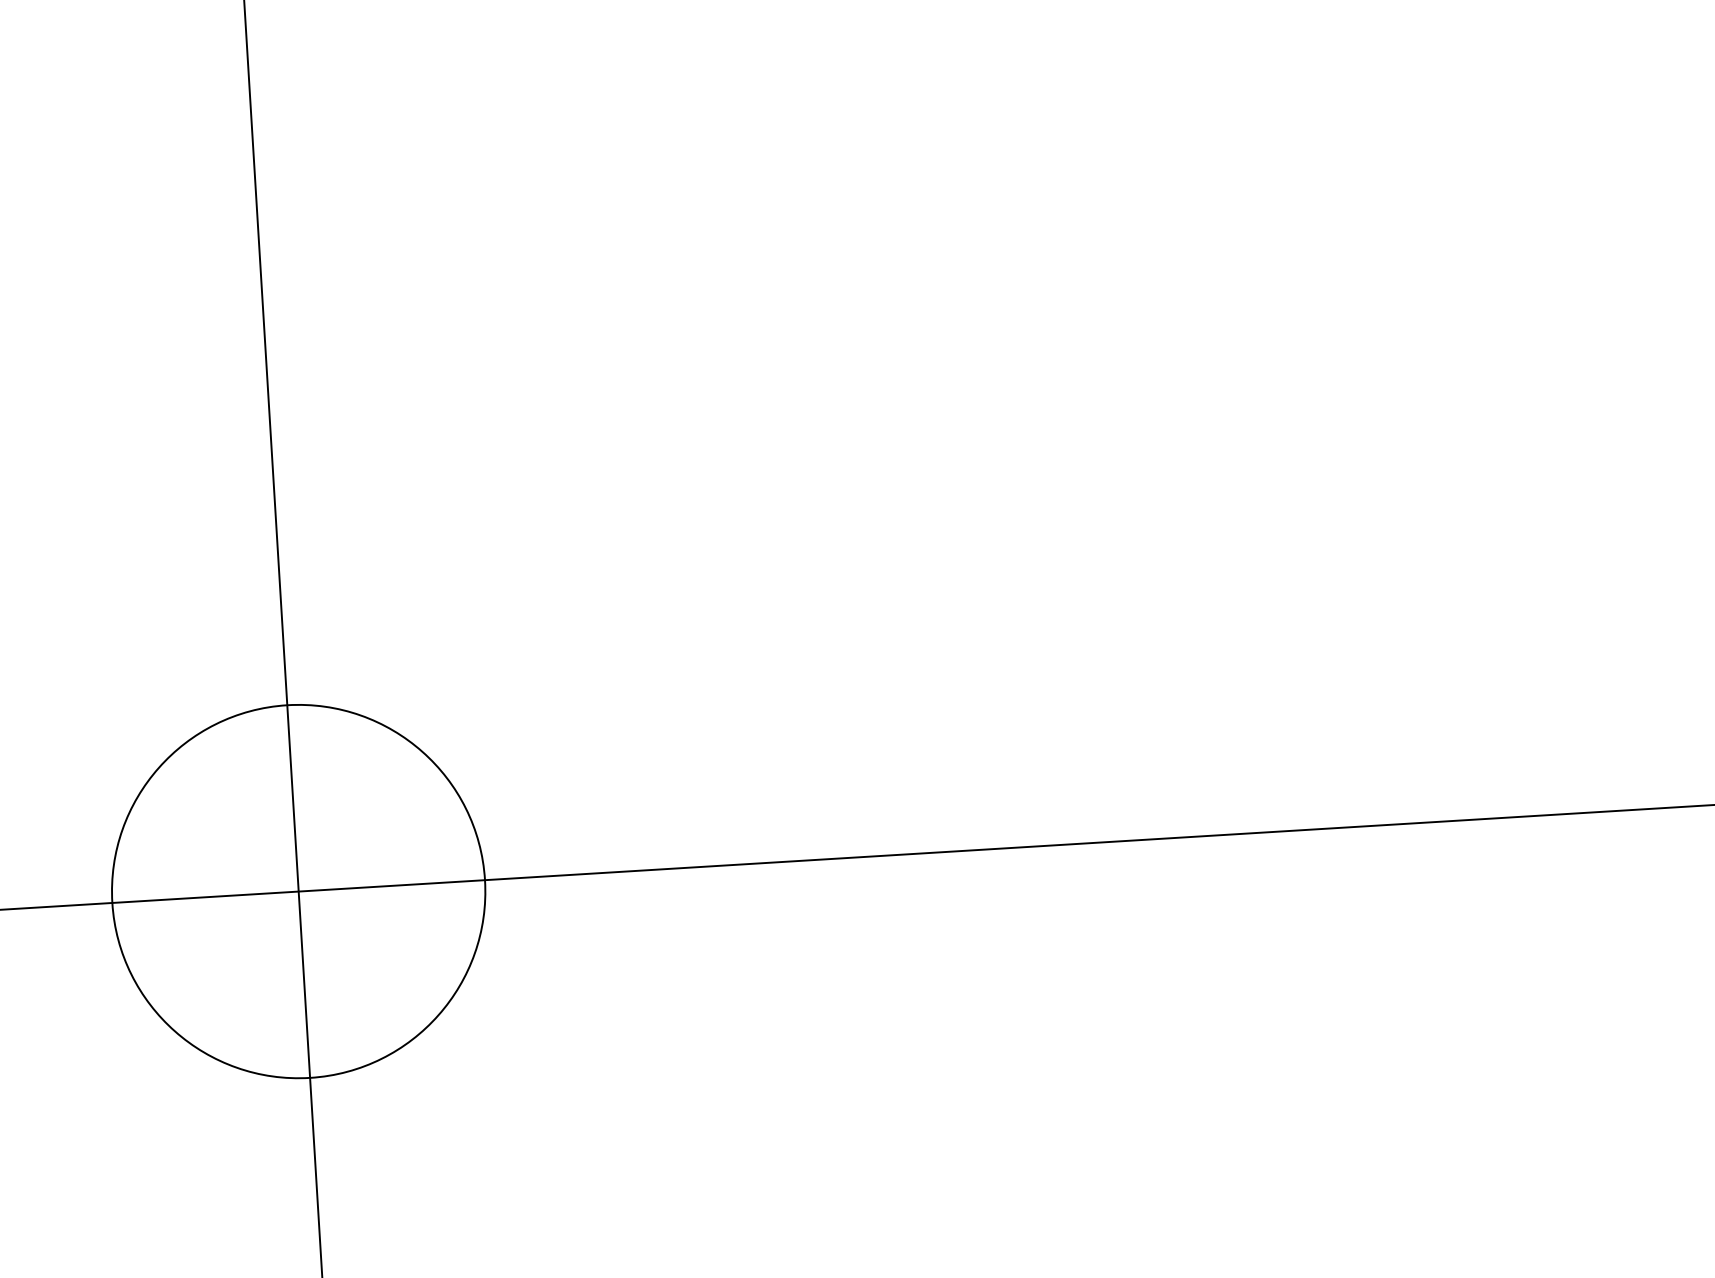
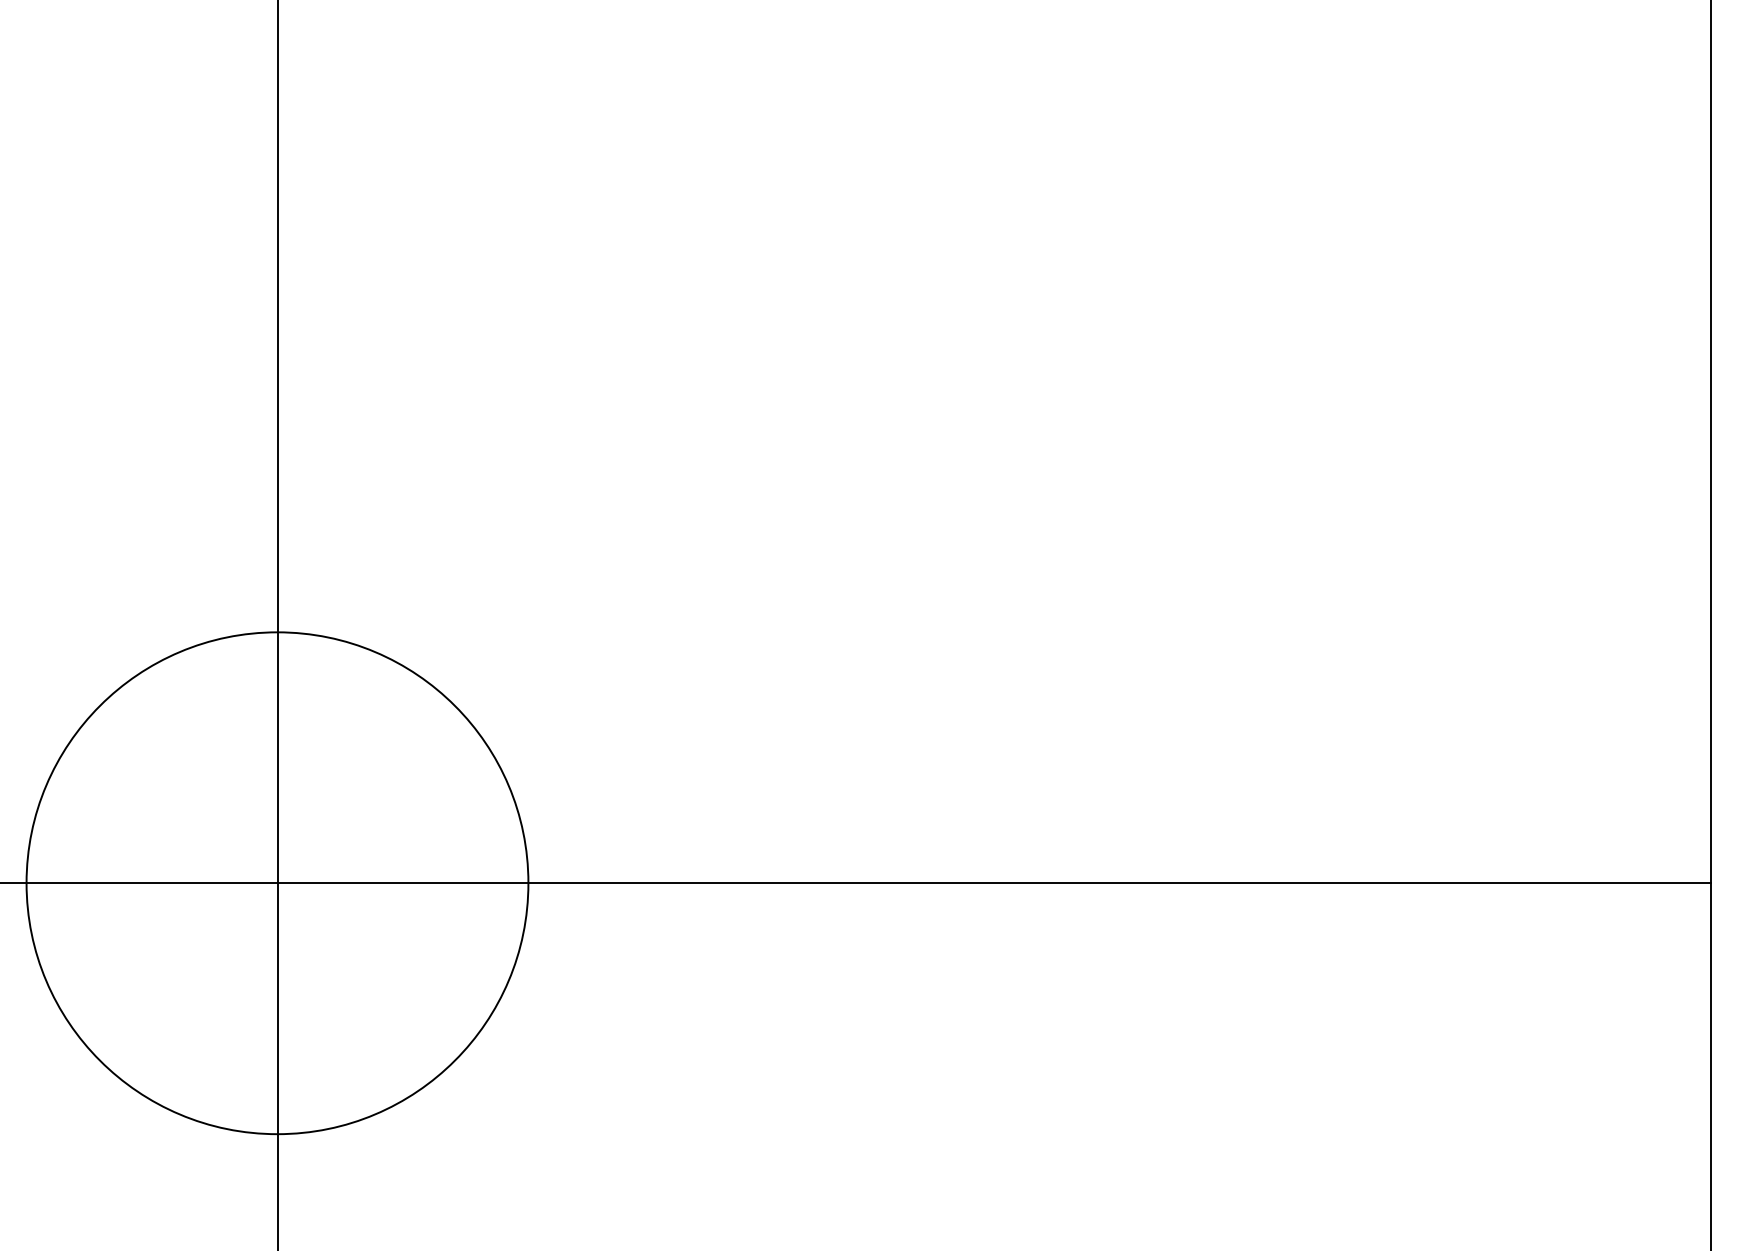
circle: (298, 891) -> (277, 883), size x1.4

